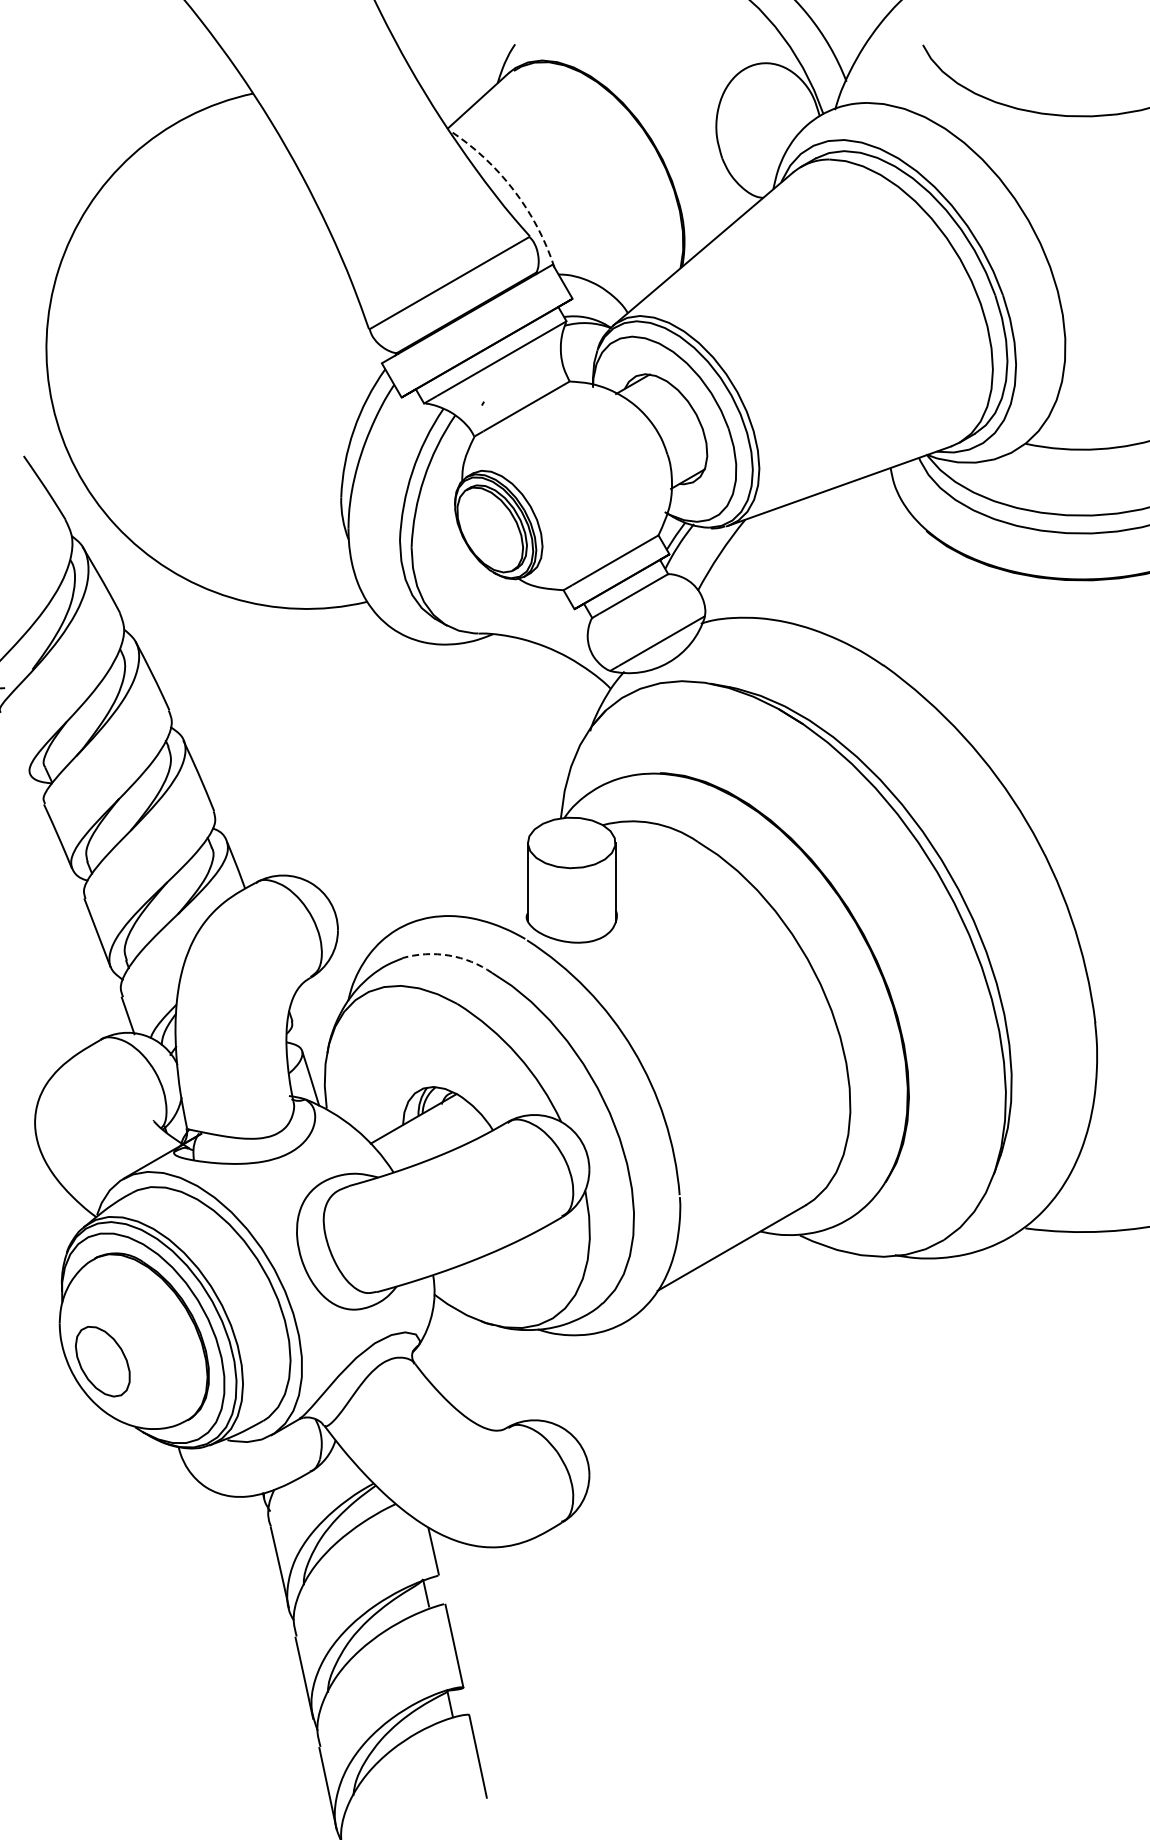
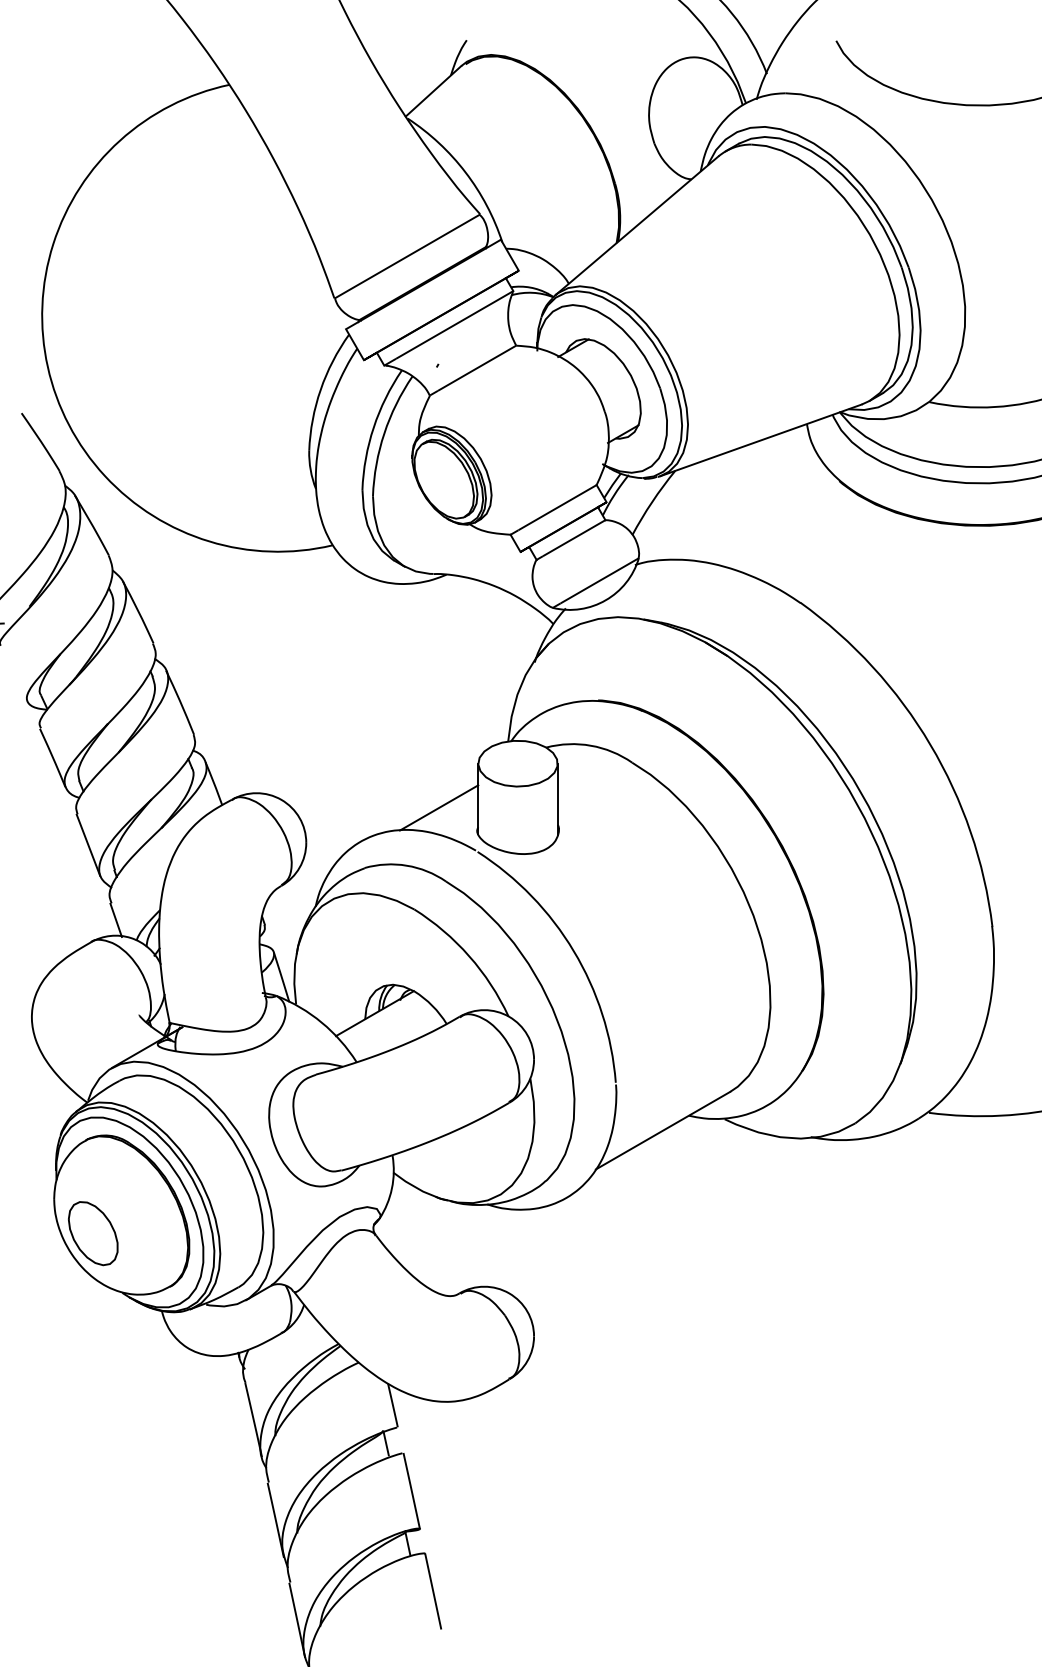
arc: (513, 190) -> (465, 172), dashed -> solid
line: (484, 891) -> (439, 807), added
arc: (448, 955) -> (406, 865), dashed -> solid

